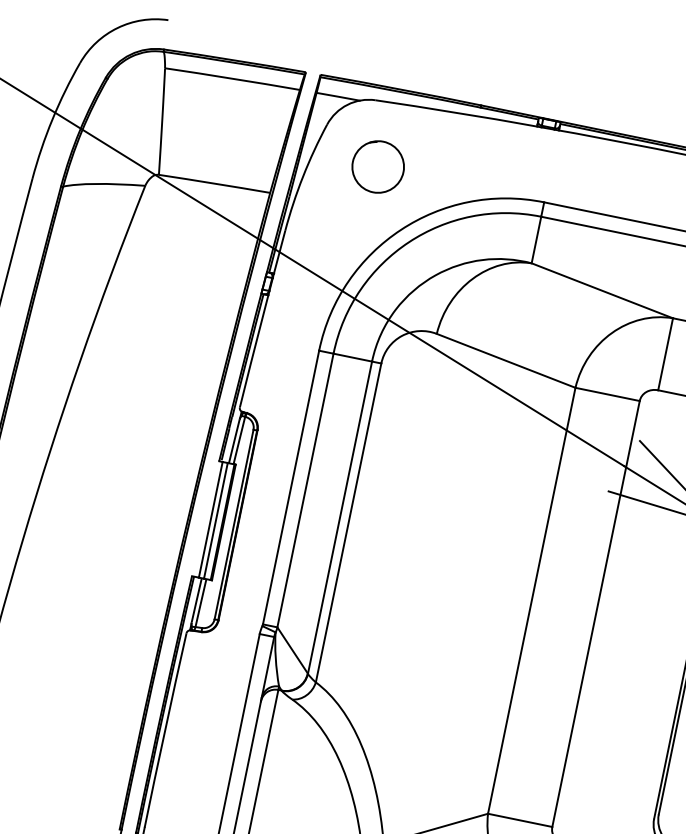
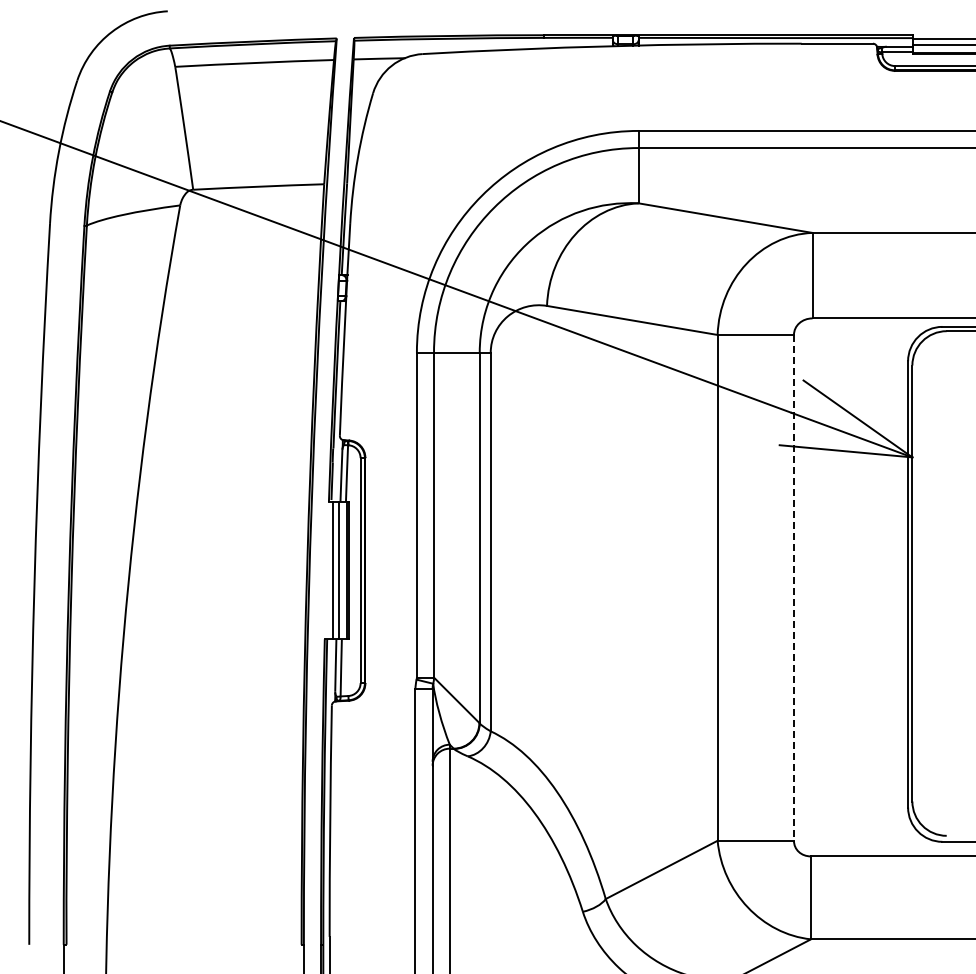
circle: (378, 167) -> (441, 129), removed
line: (595, 613) -> (793, 587), solid -> dashed

